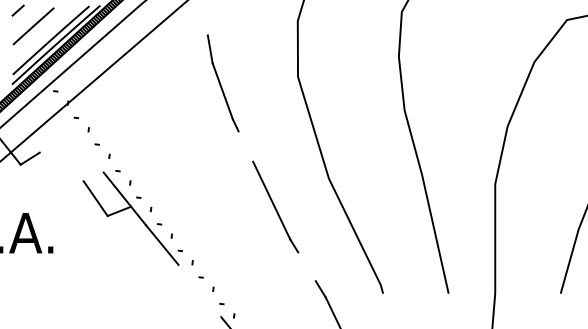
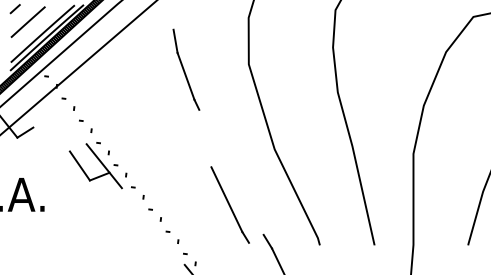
part: (274, 206) -> (229, 204), moved
line: (162, 244) -> (135, 204), removed

